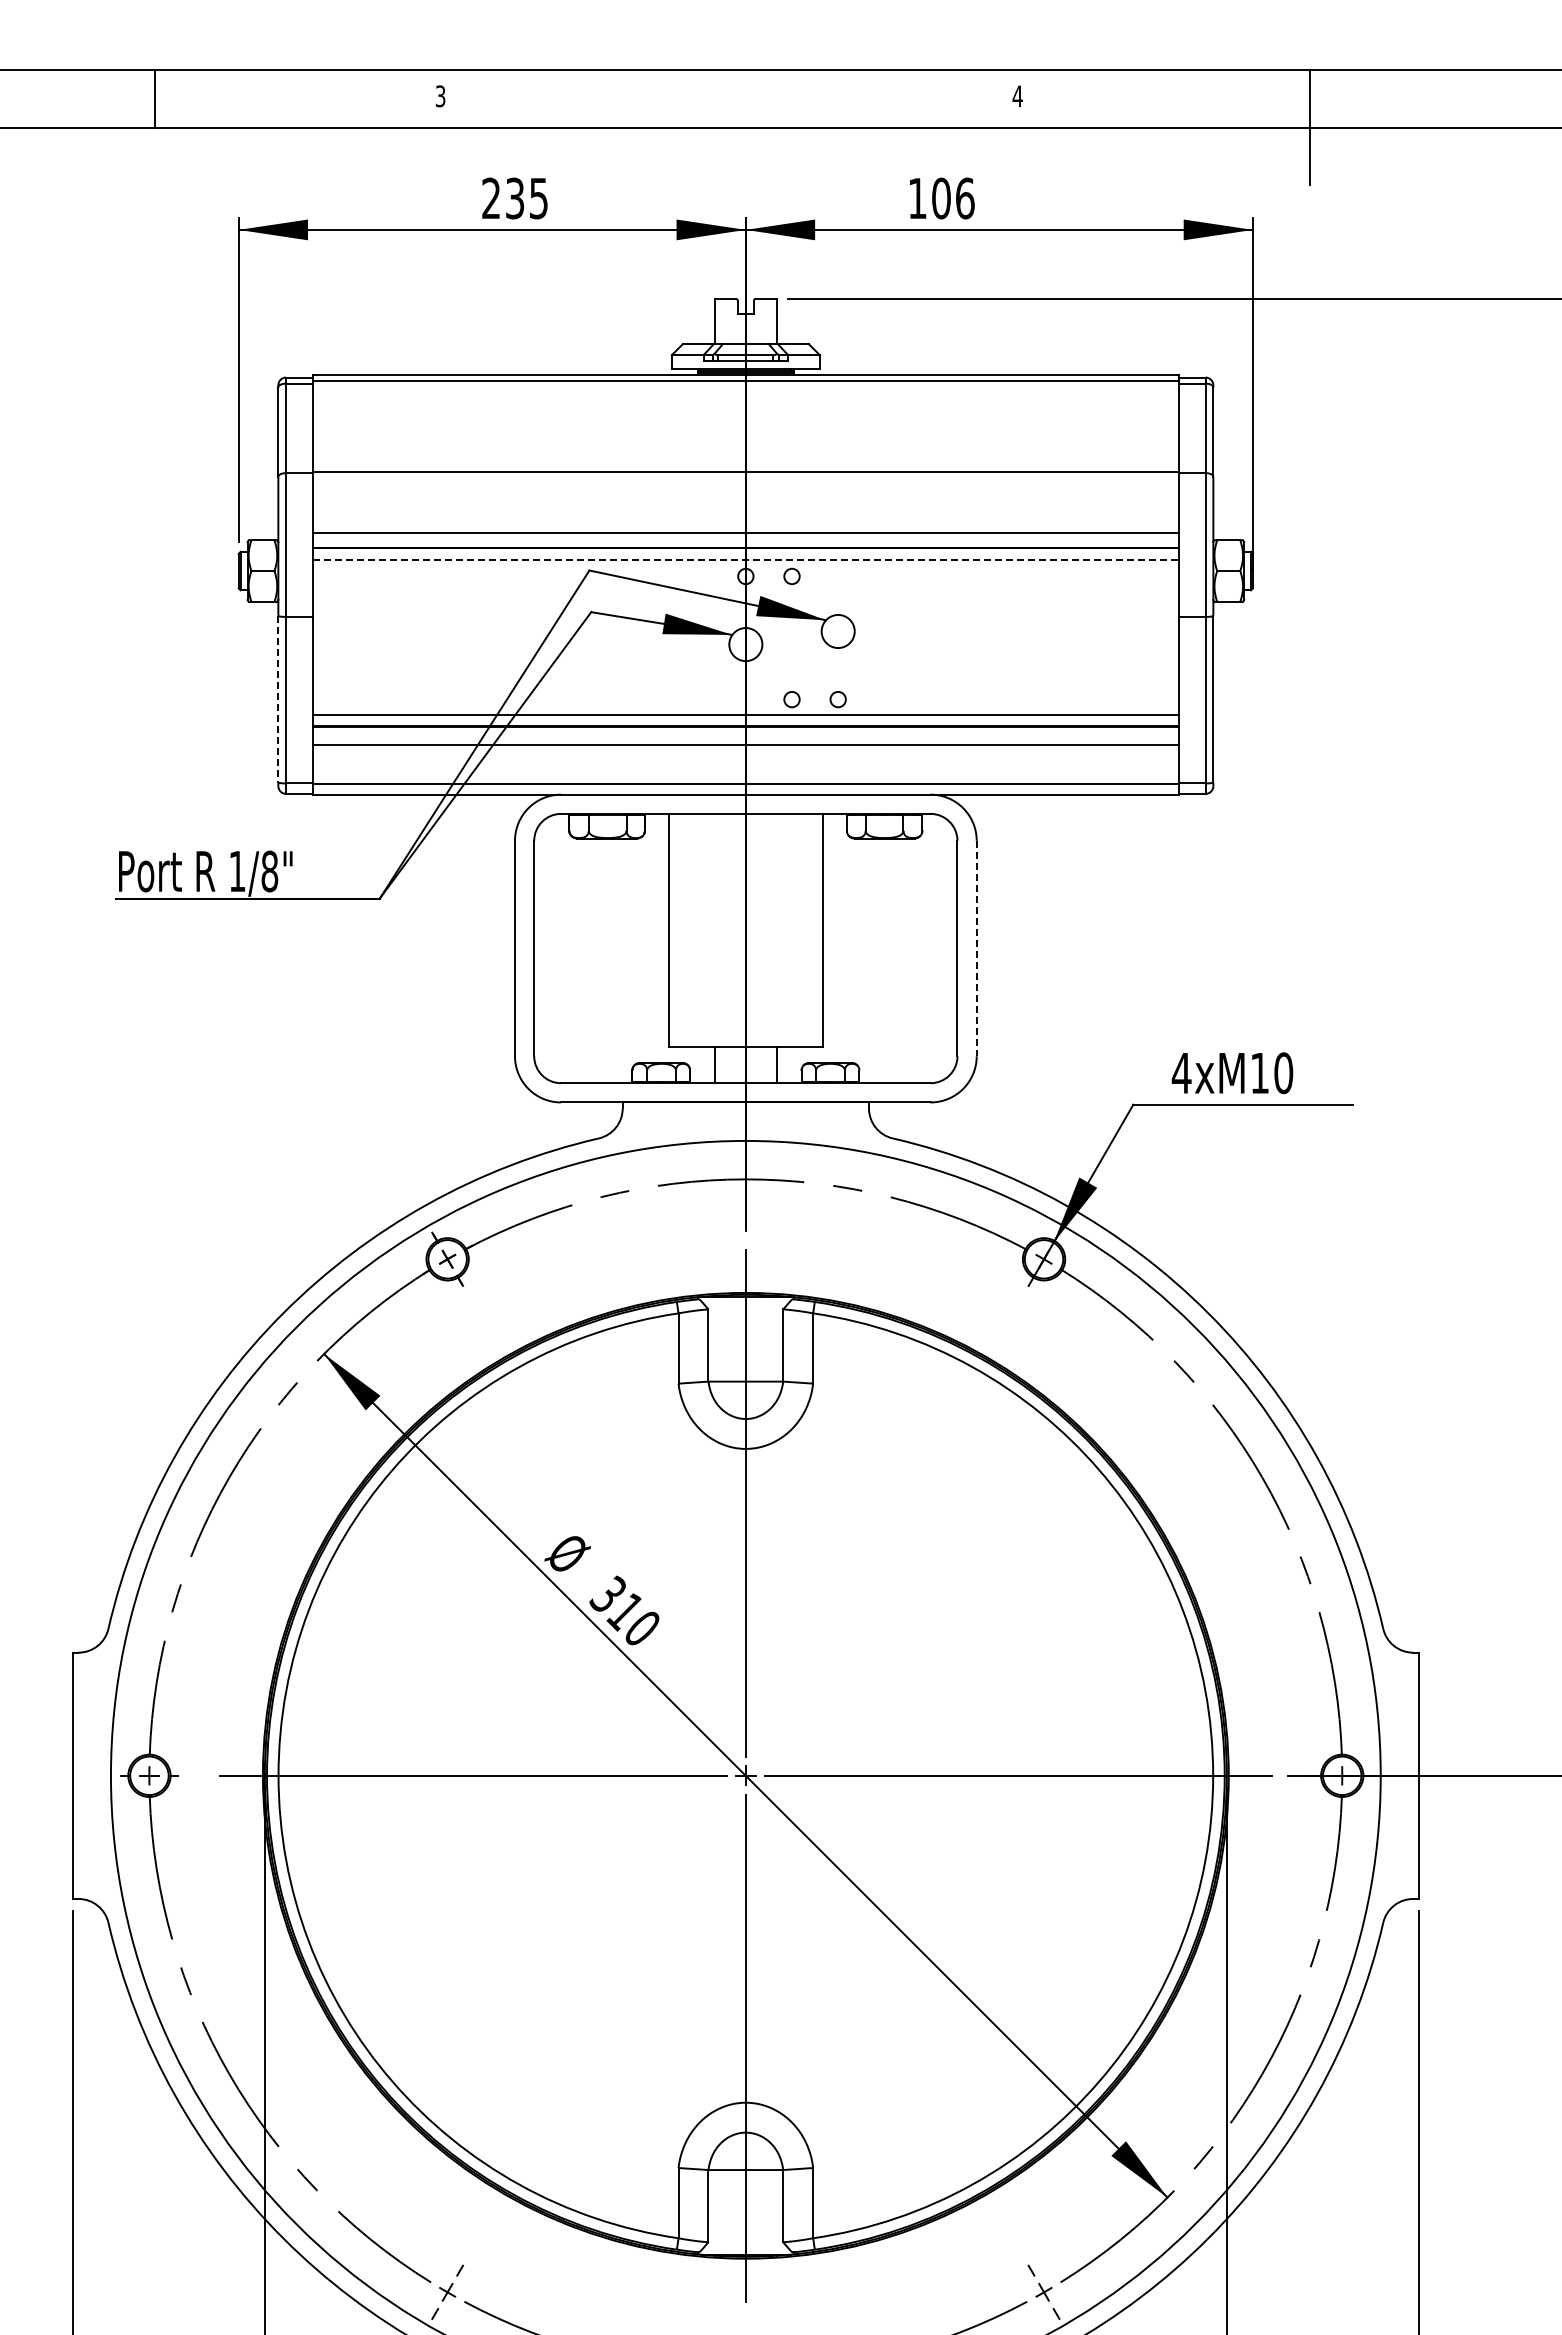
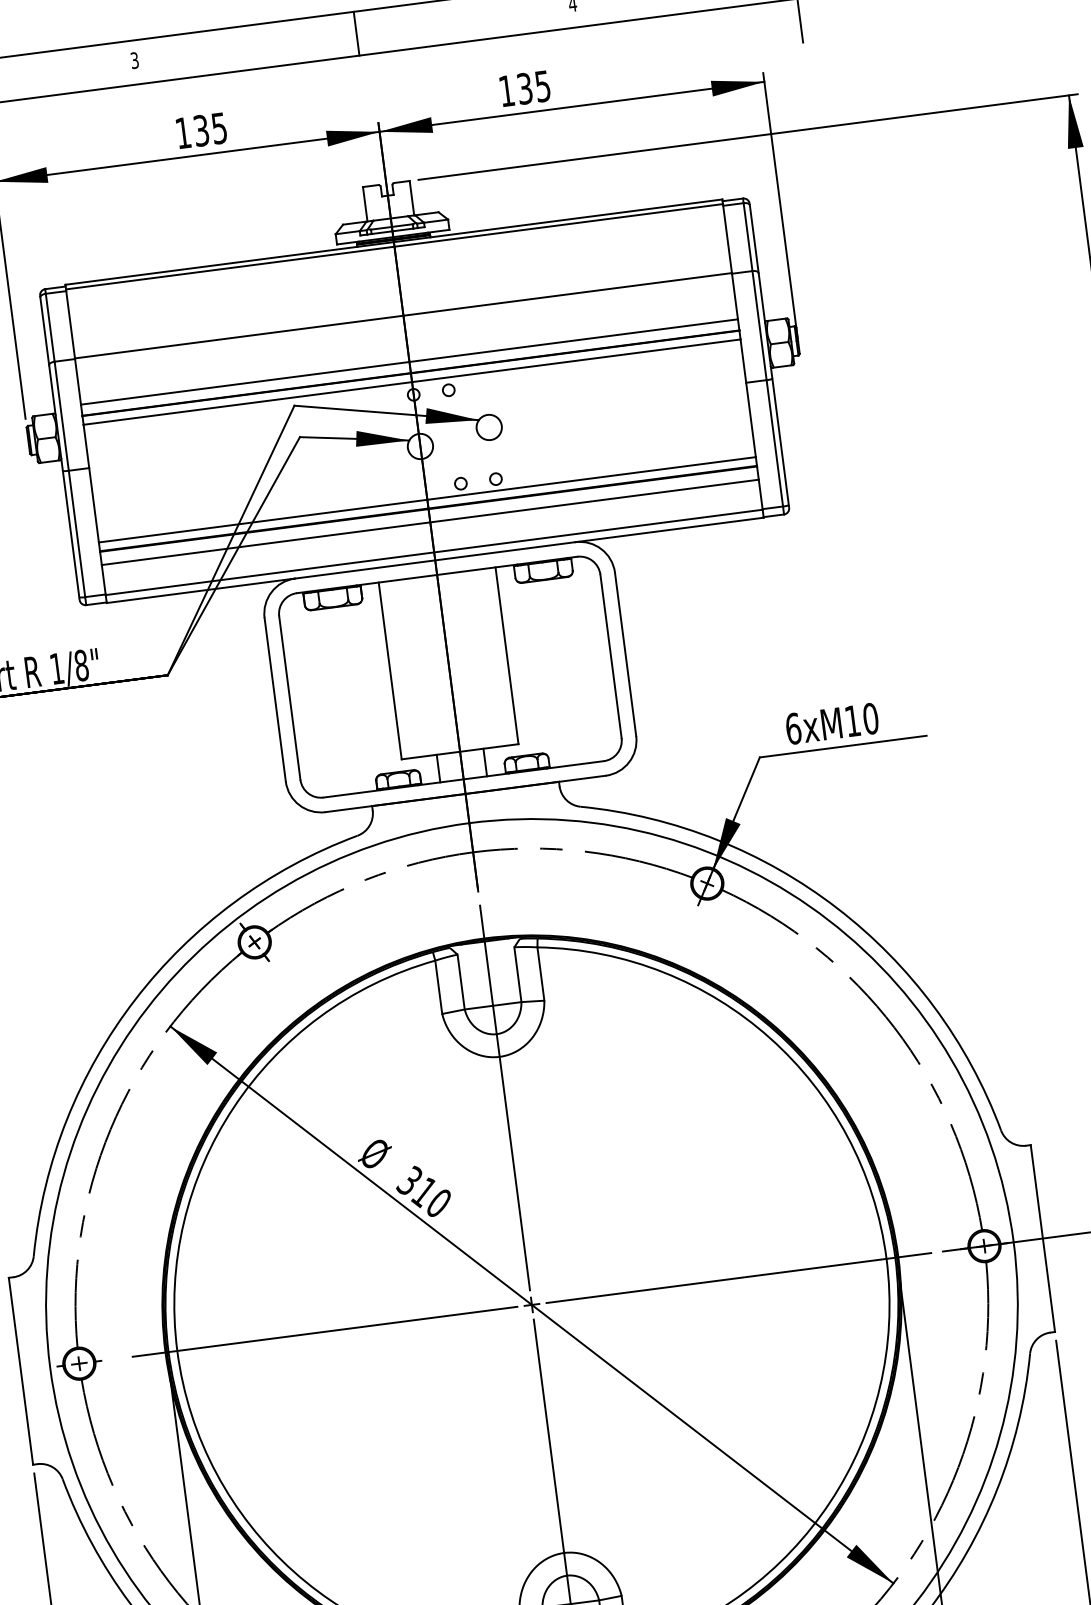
line: (732, 98) -> (356, 33), added
text: (490, 197) -> (182, 132), 235 -> 135
text: (953, 198) -> (534, 87), 106 -> 135
line: (745, 559) -> (411, 381), dashed -> solid
line: (278, 699) -> (71, 534), dashed -> solid
line: (976, 948) -> (625, 654), dashed -> solid
text: (1181, 1073) -> (793, 729), 4xM10 -> 6xM10

